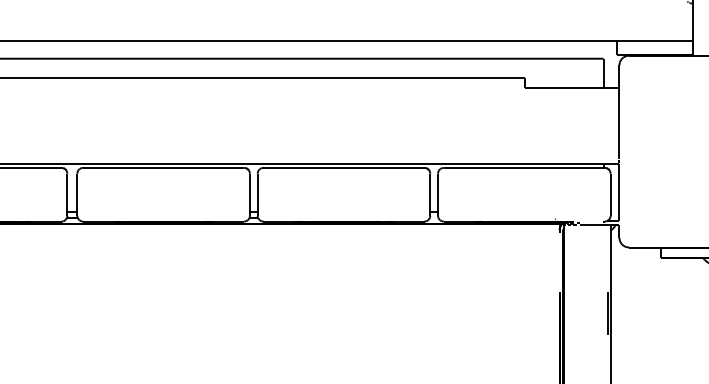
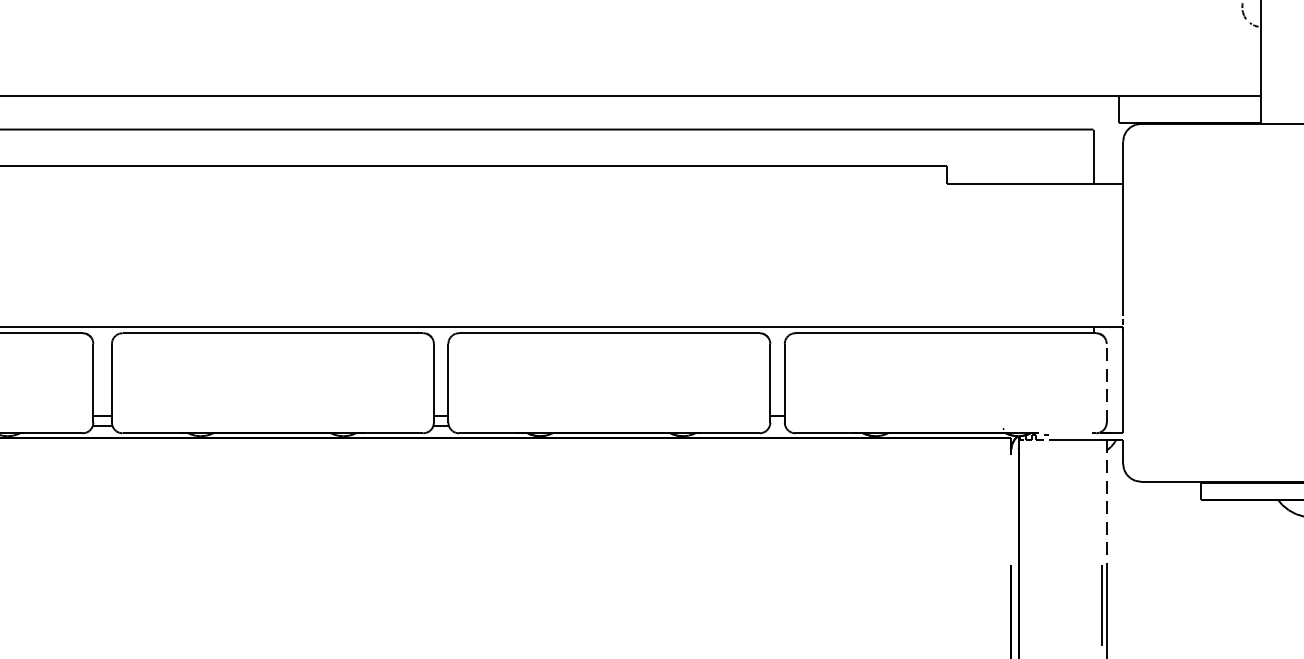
line: (610, 194) -> (1106, 382), solid -> dashed
line: (610, 258) -> (1106, 502), solid -> dashed

